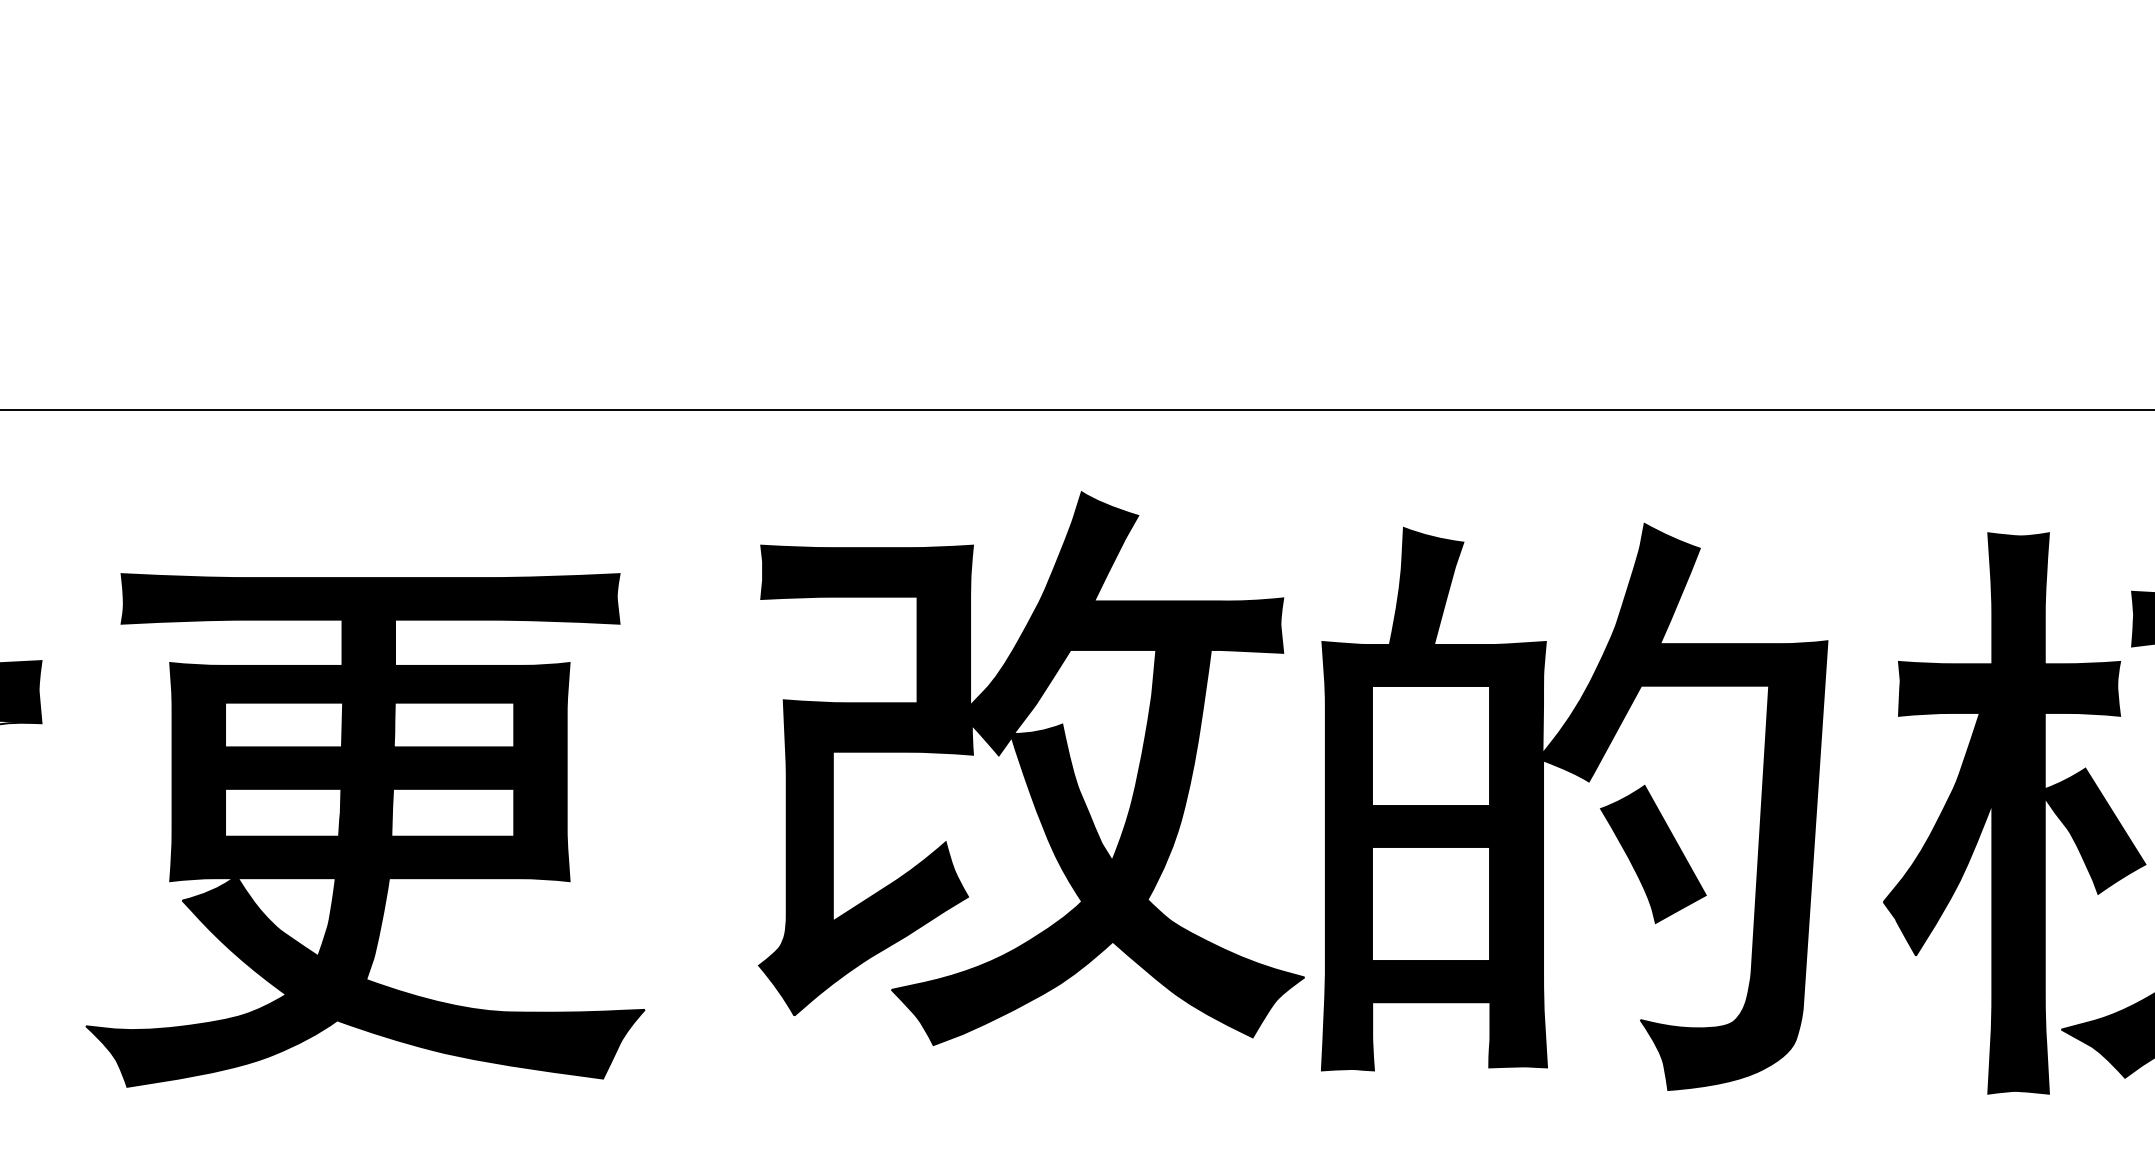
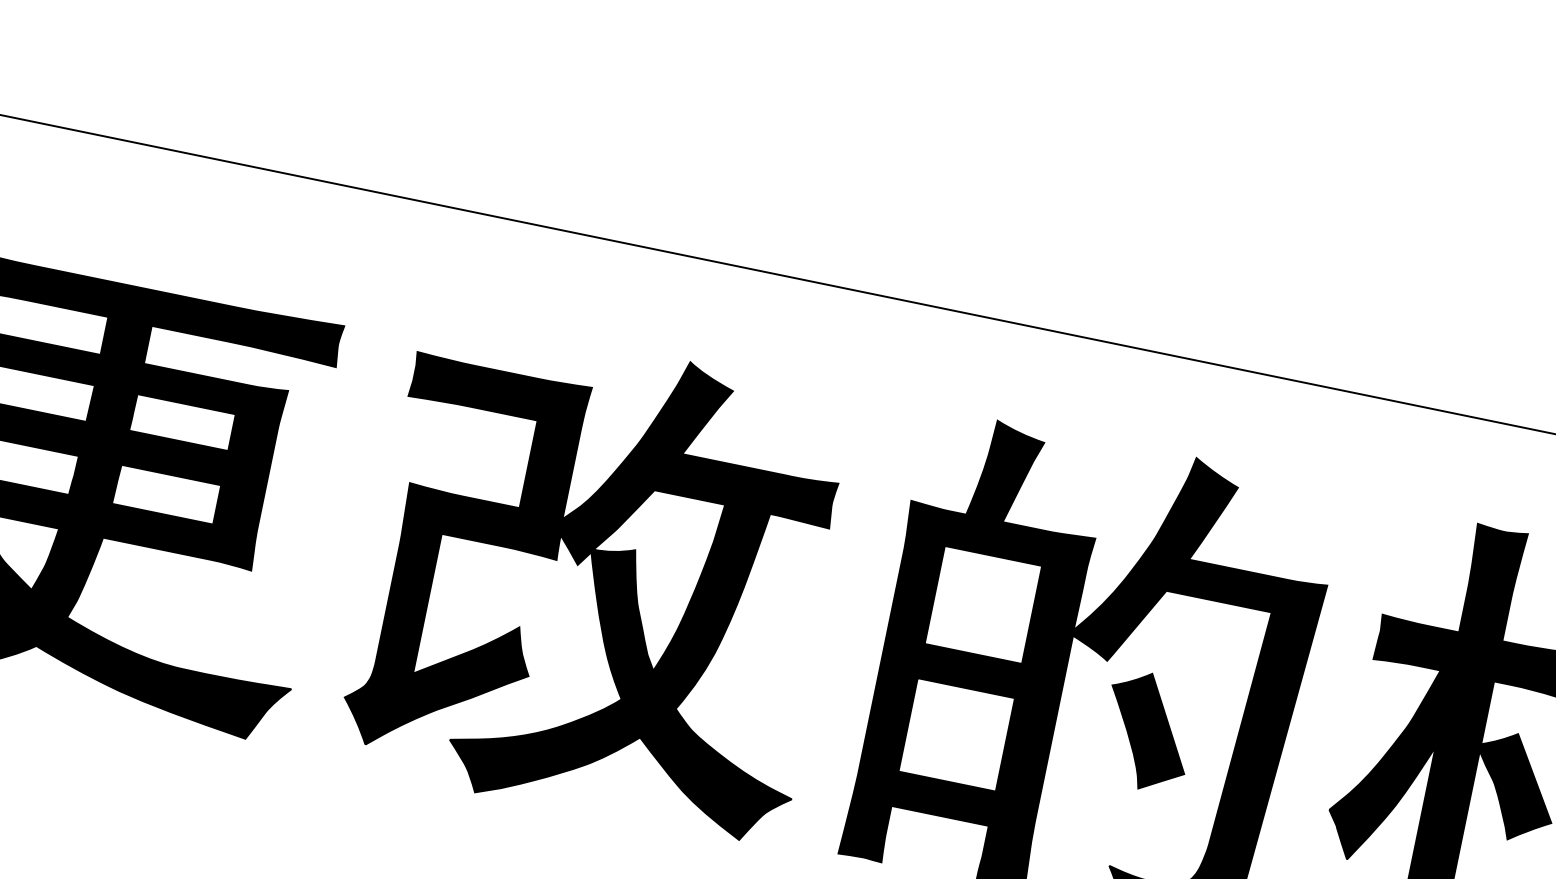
part: (1031, 768) -> (602, 581), moved

